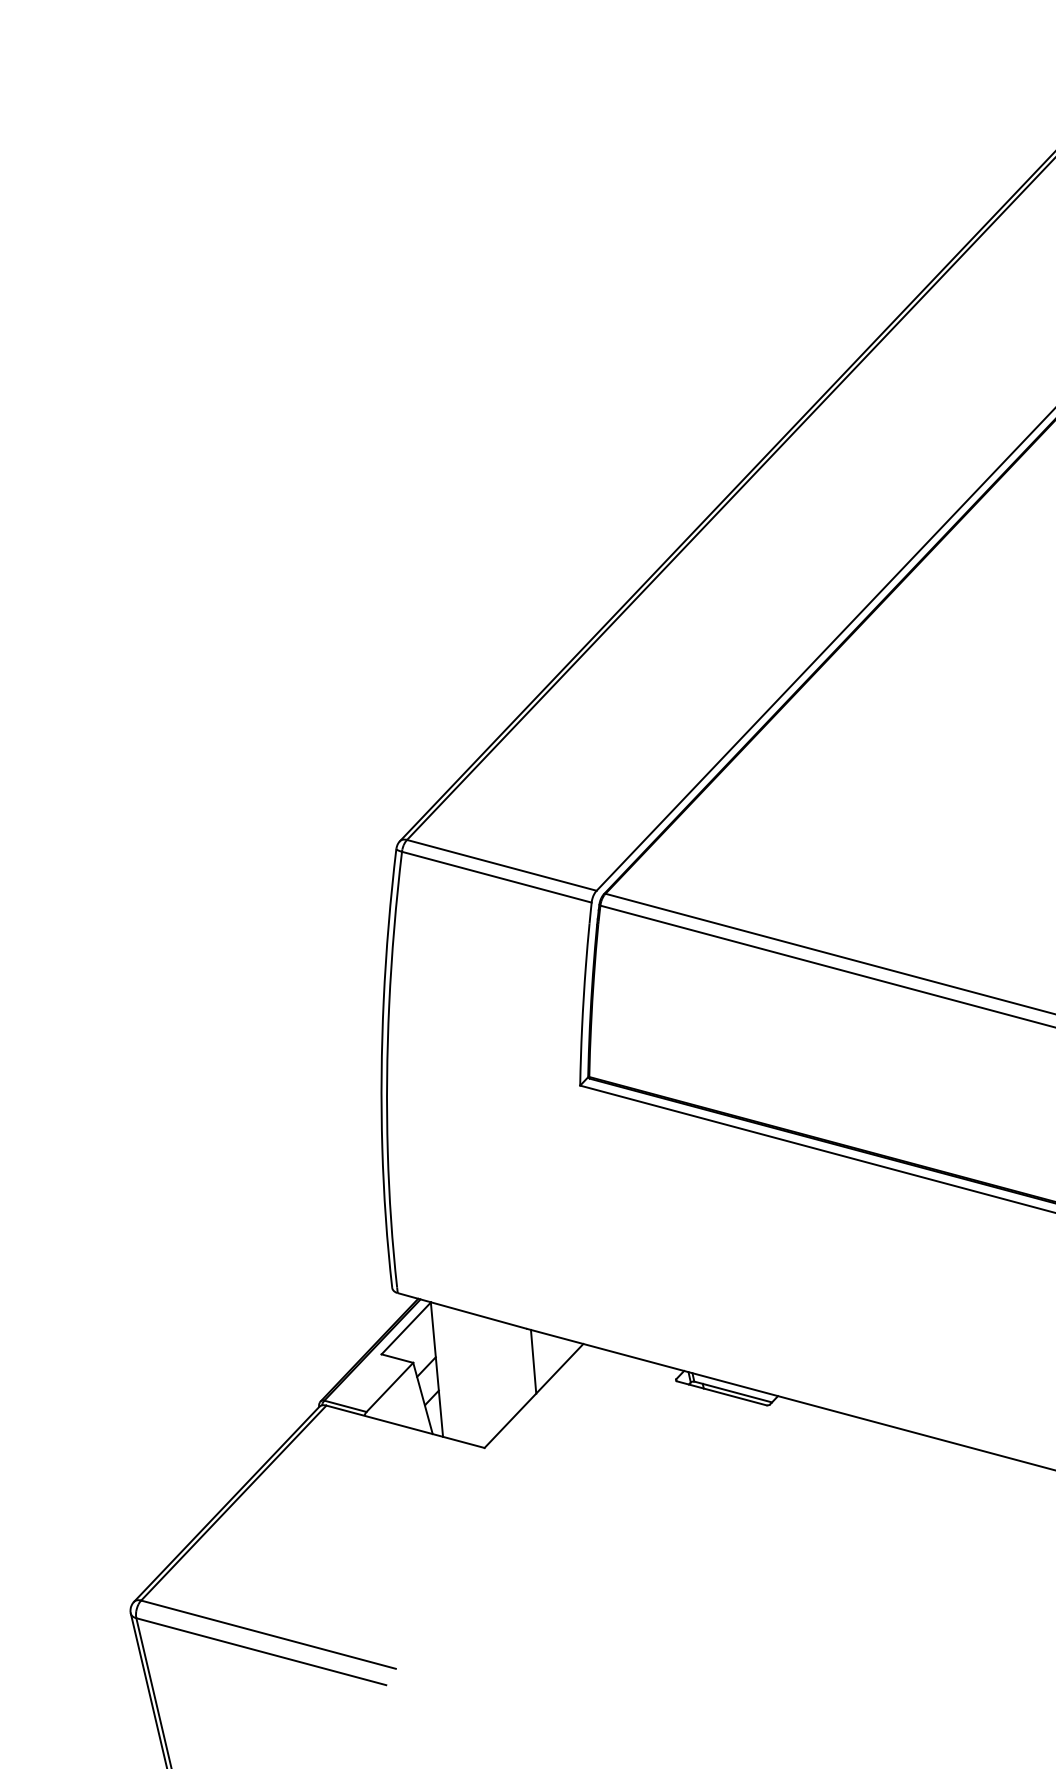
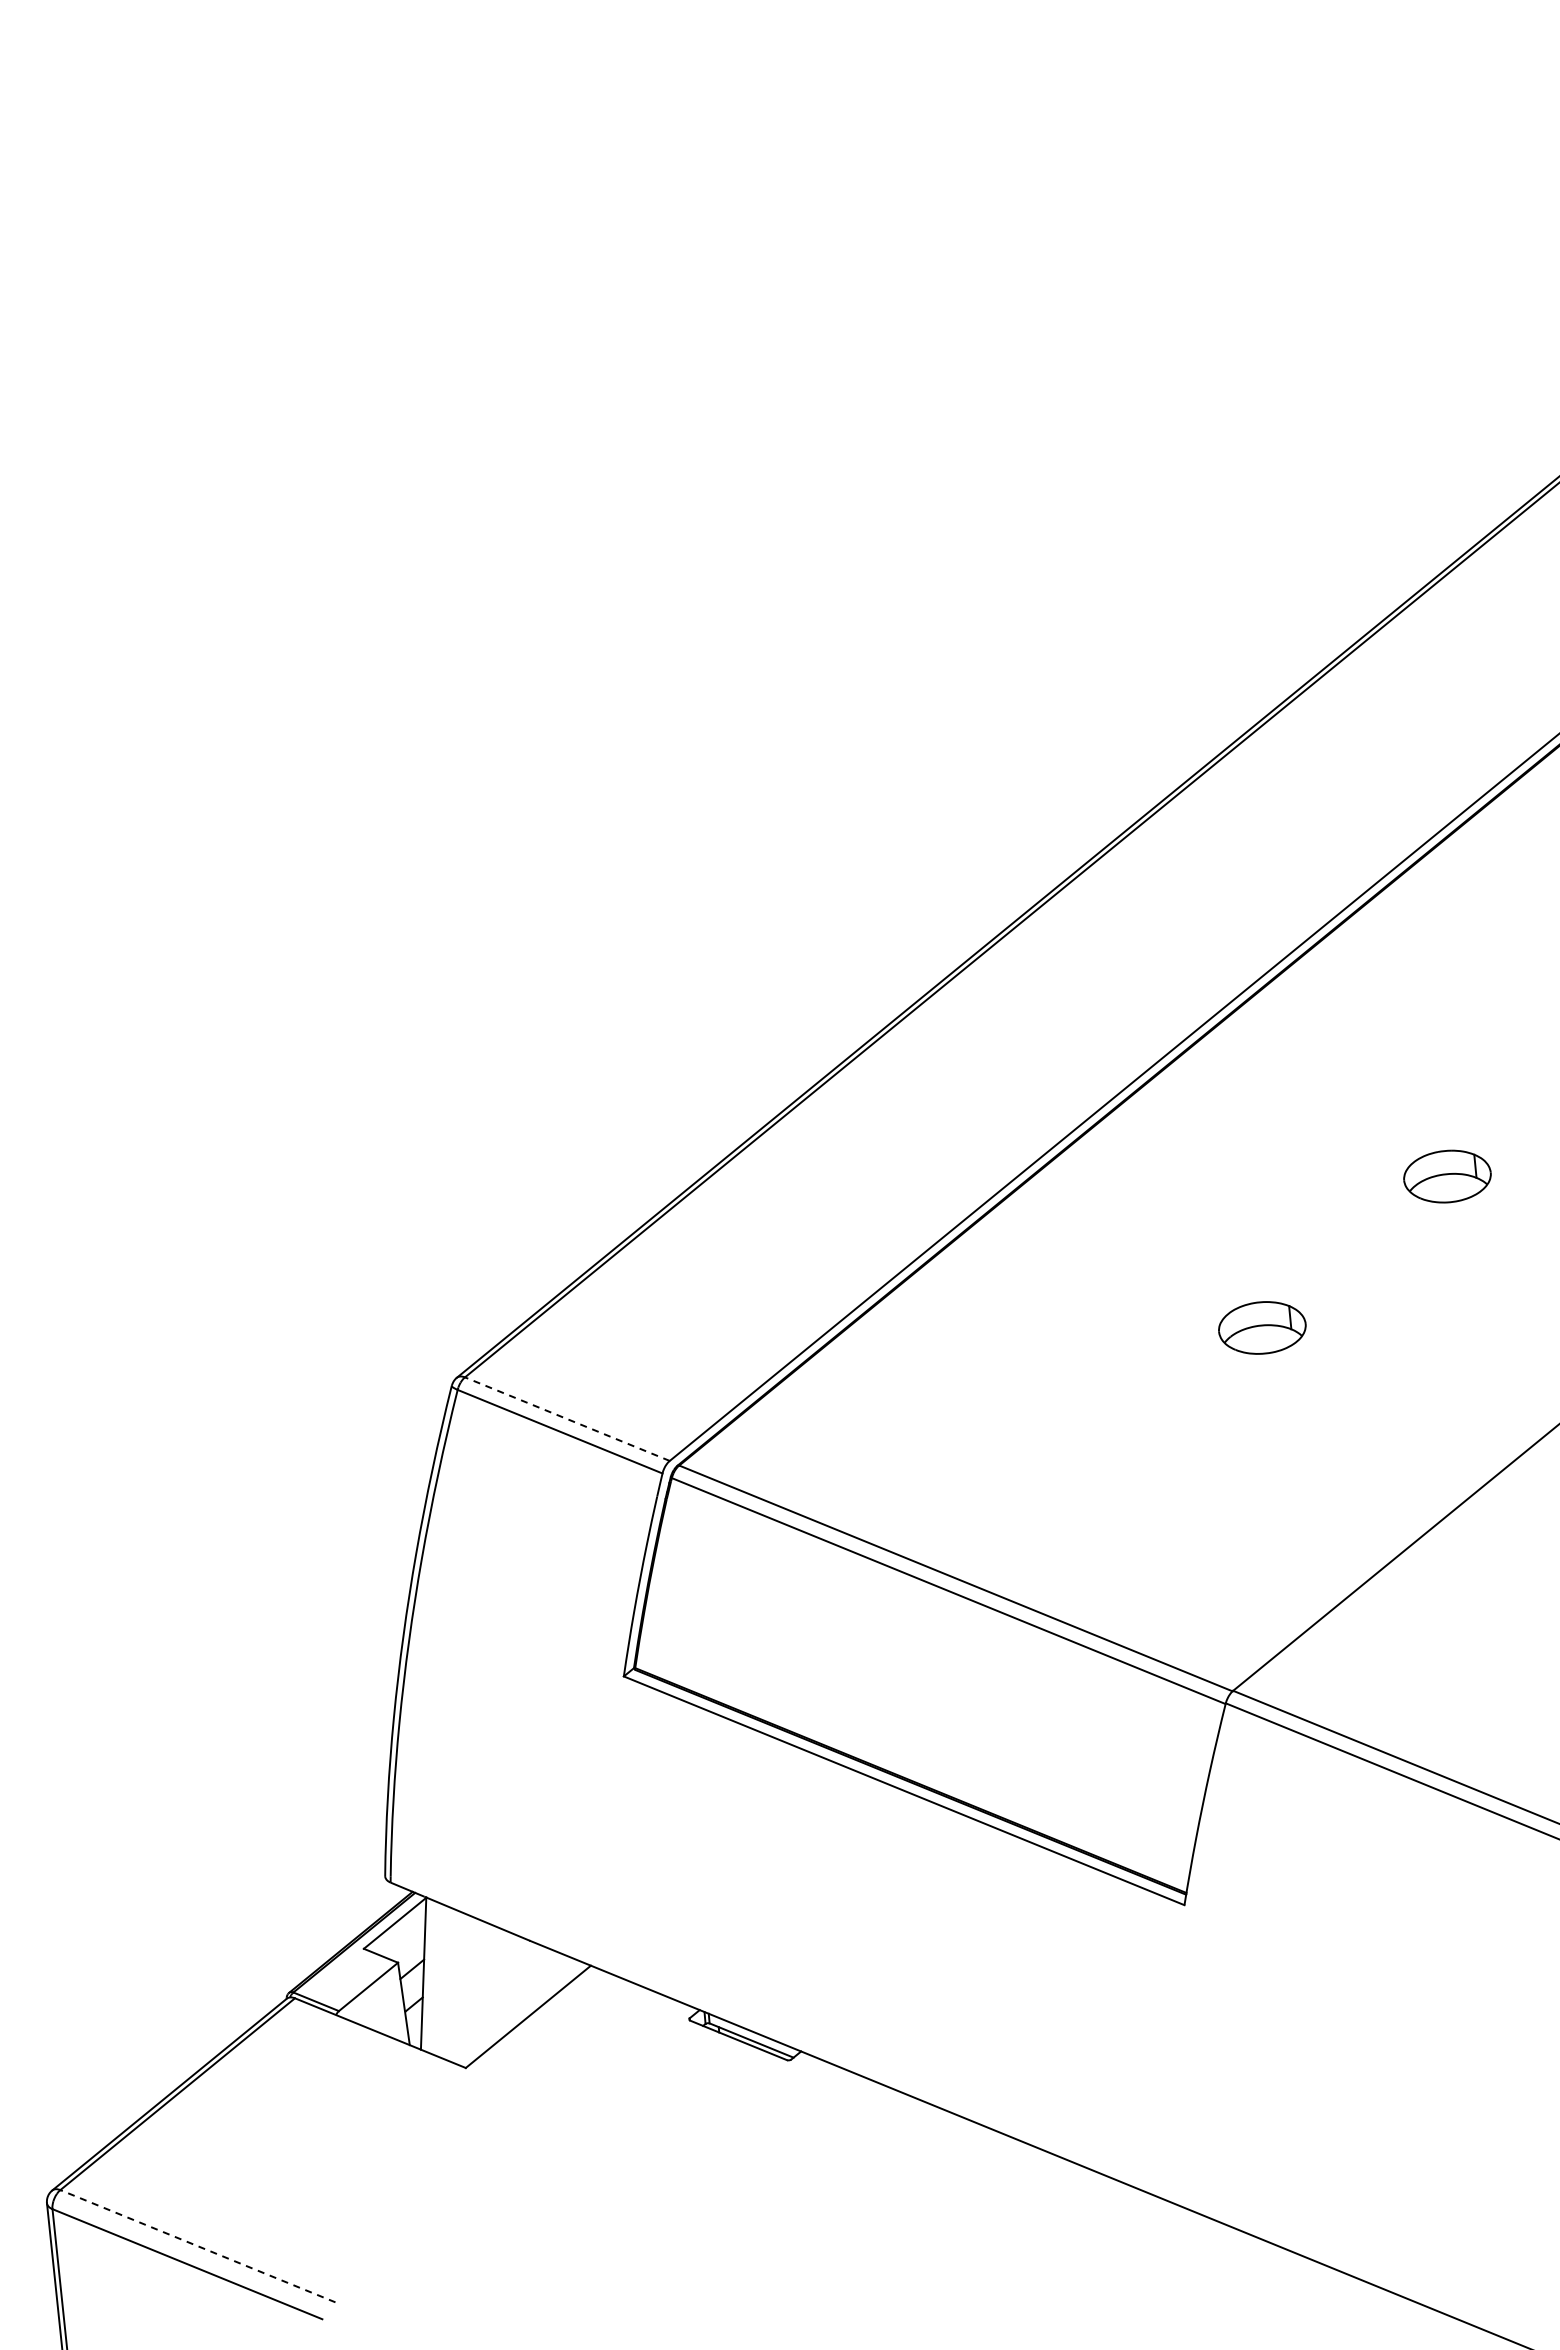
line: (501, 865) -> (567, 1419), solid -> dashed
line: (533, 1361) -> (532, 1978), removed
line: (268, 1634) -> (197, 2246), solid -> dashed

